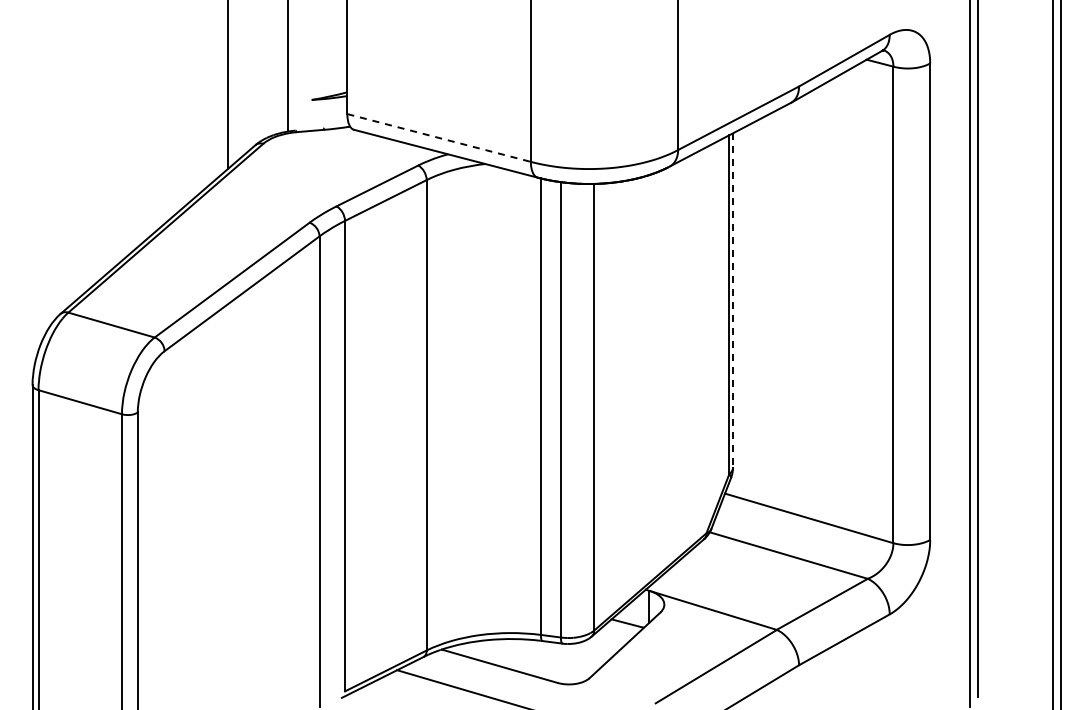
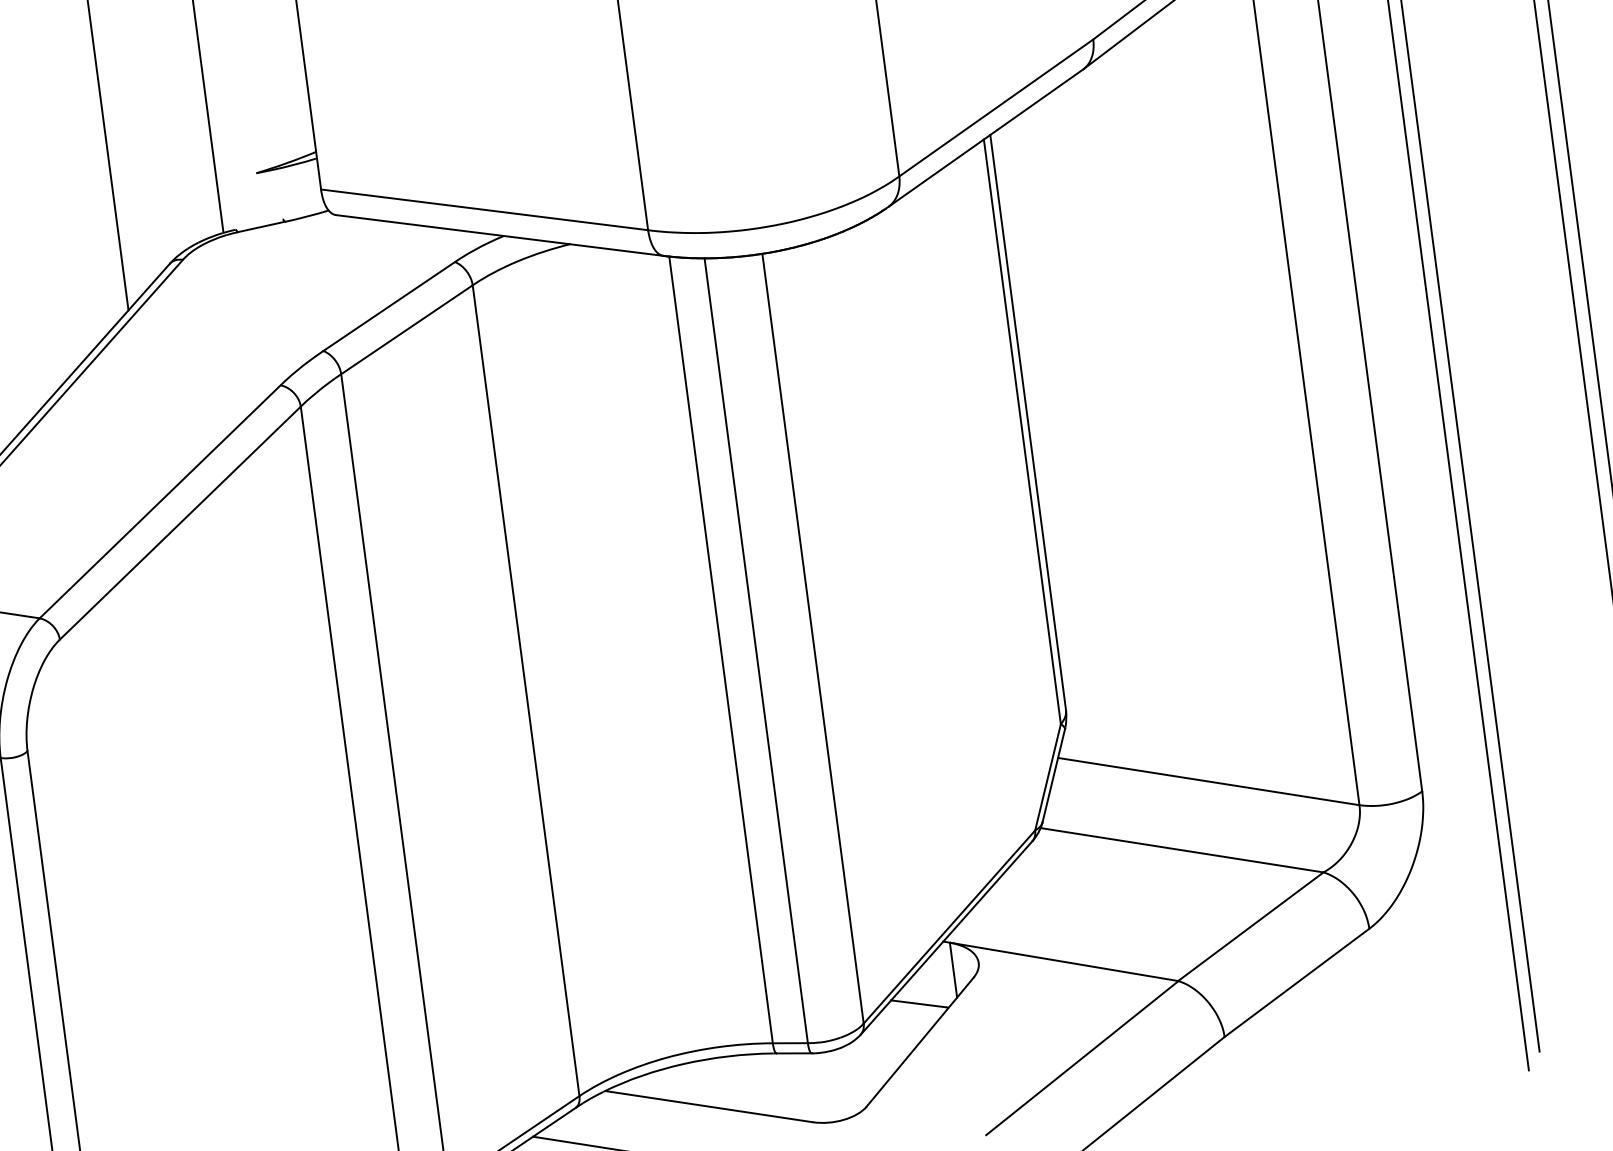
line: (439, 137) -> (485, 208), dashed -> solid
line: (733, 300) -> (1028, 423), dashed -> solid

